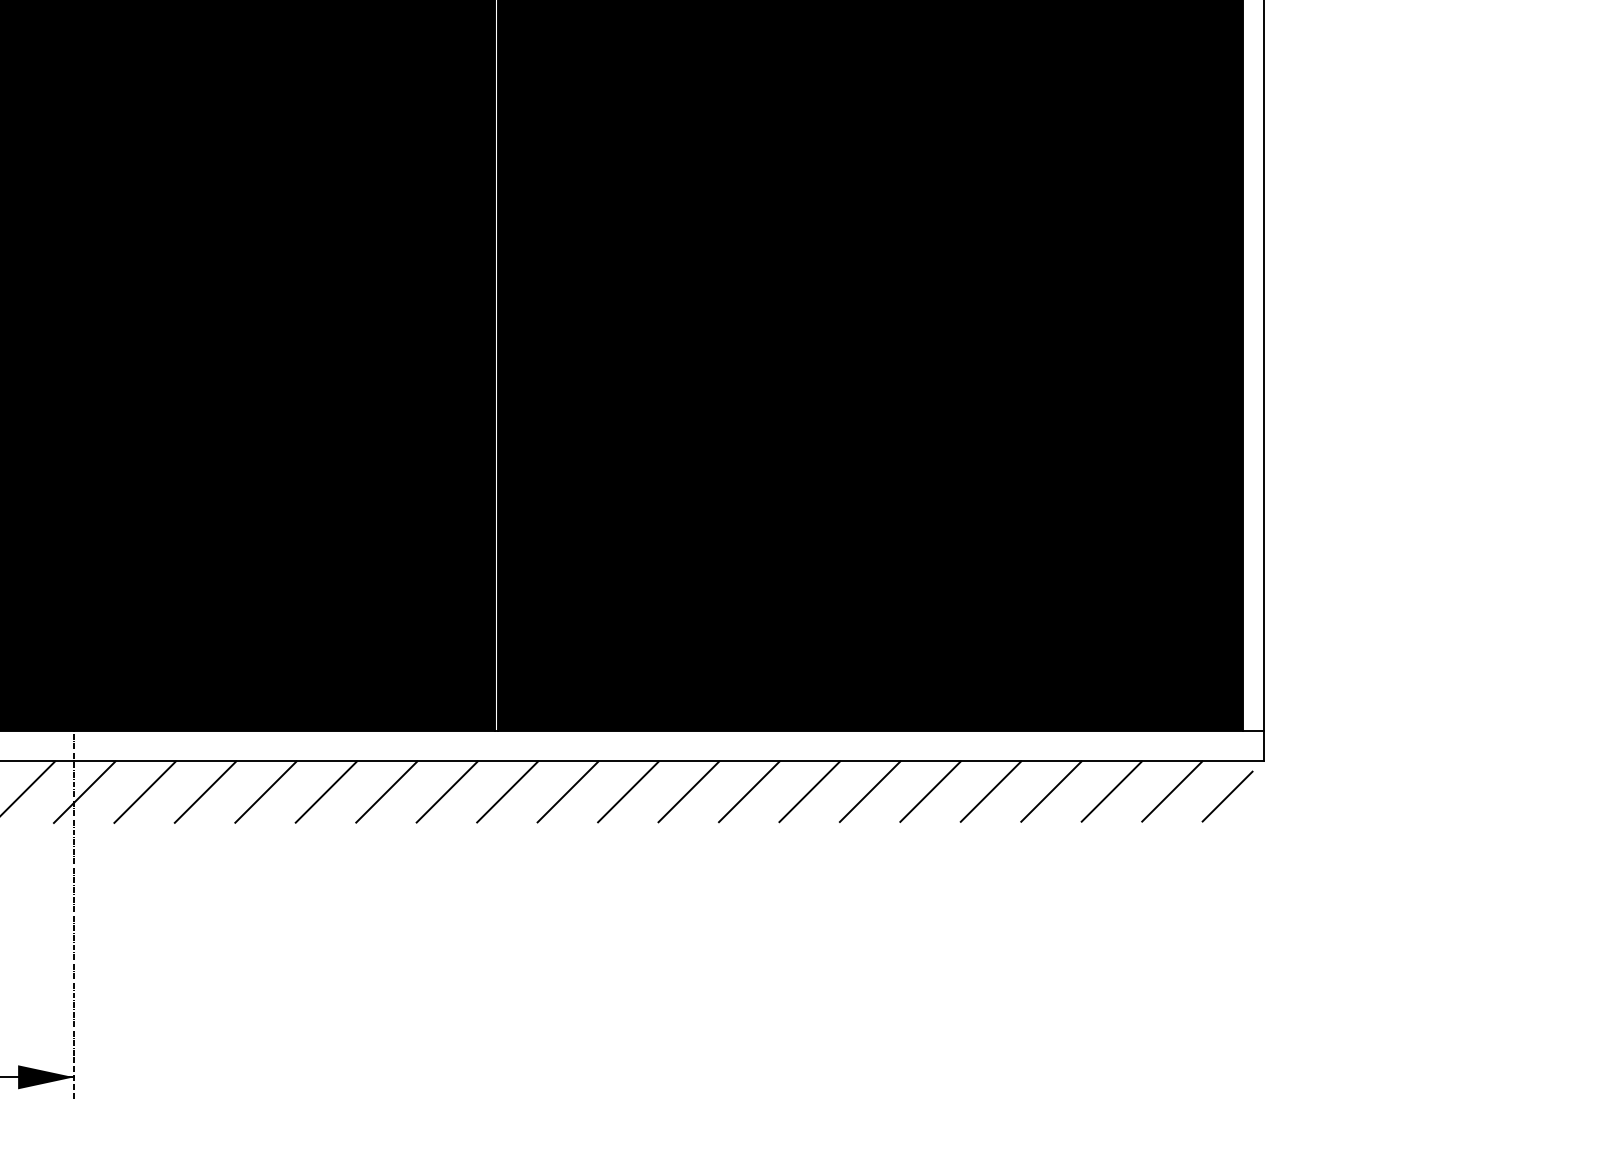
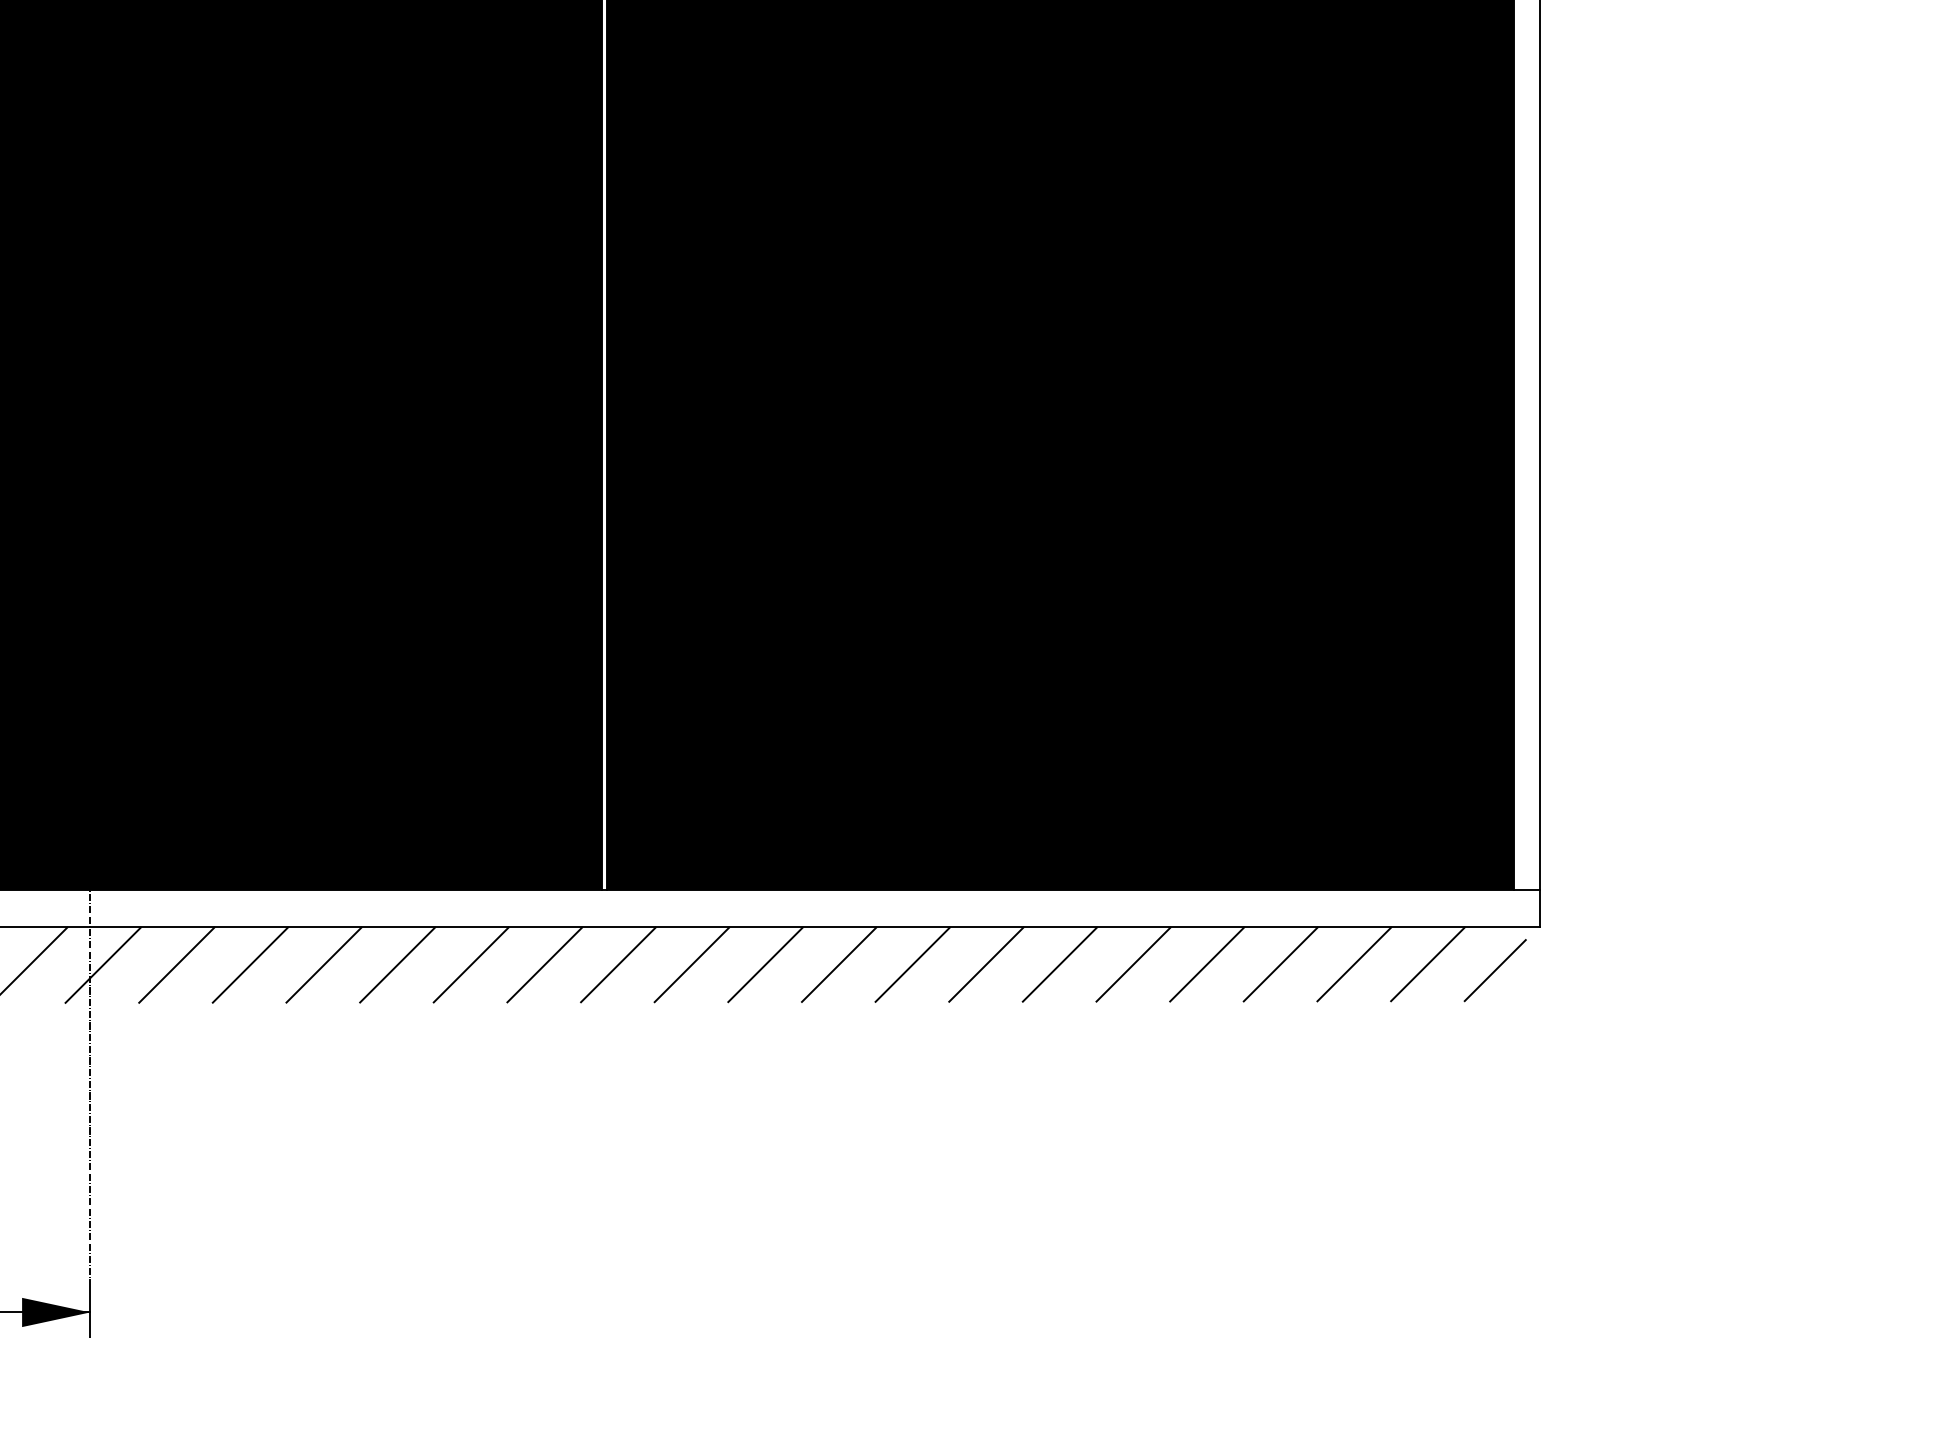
line: (74, 1077) -> (90, 1312), dashed -> solid

